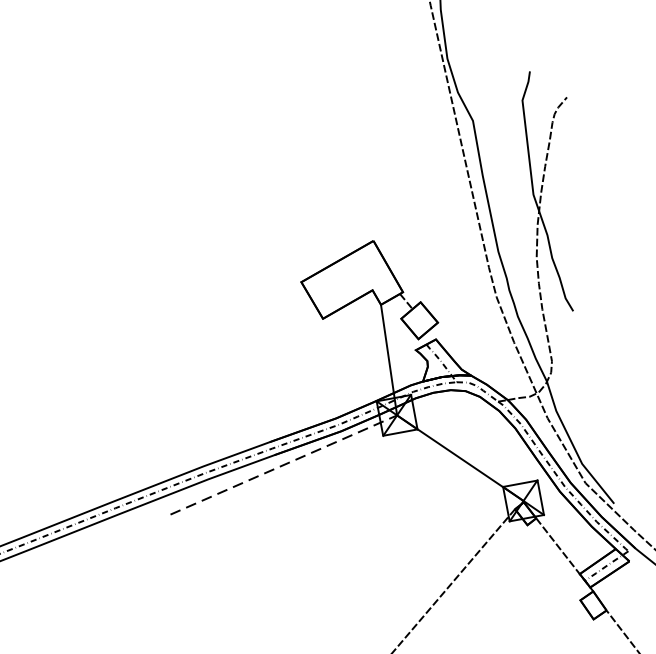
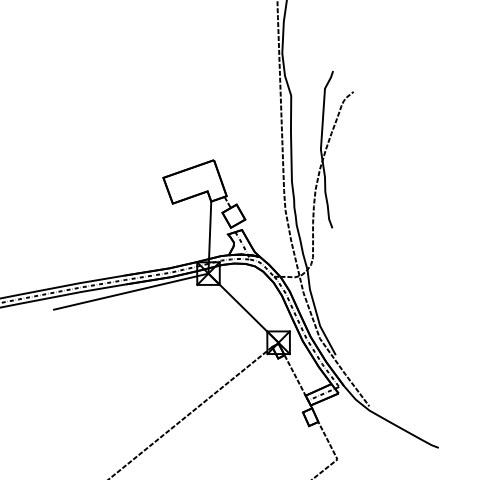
line: (283, 464) -> (130, 291), dashed -> solid

